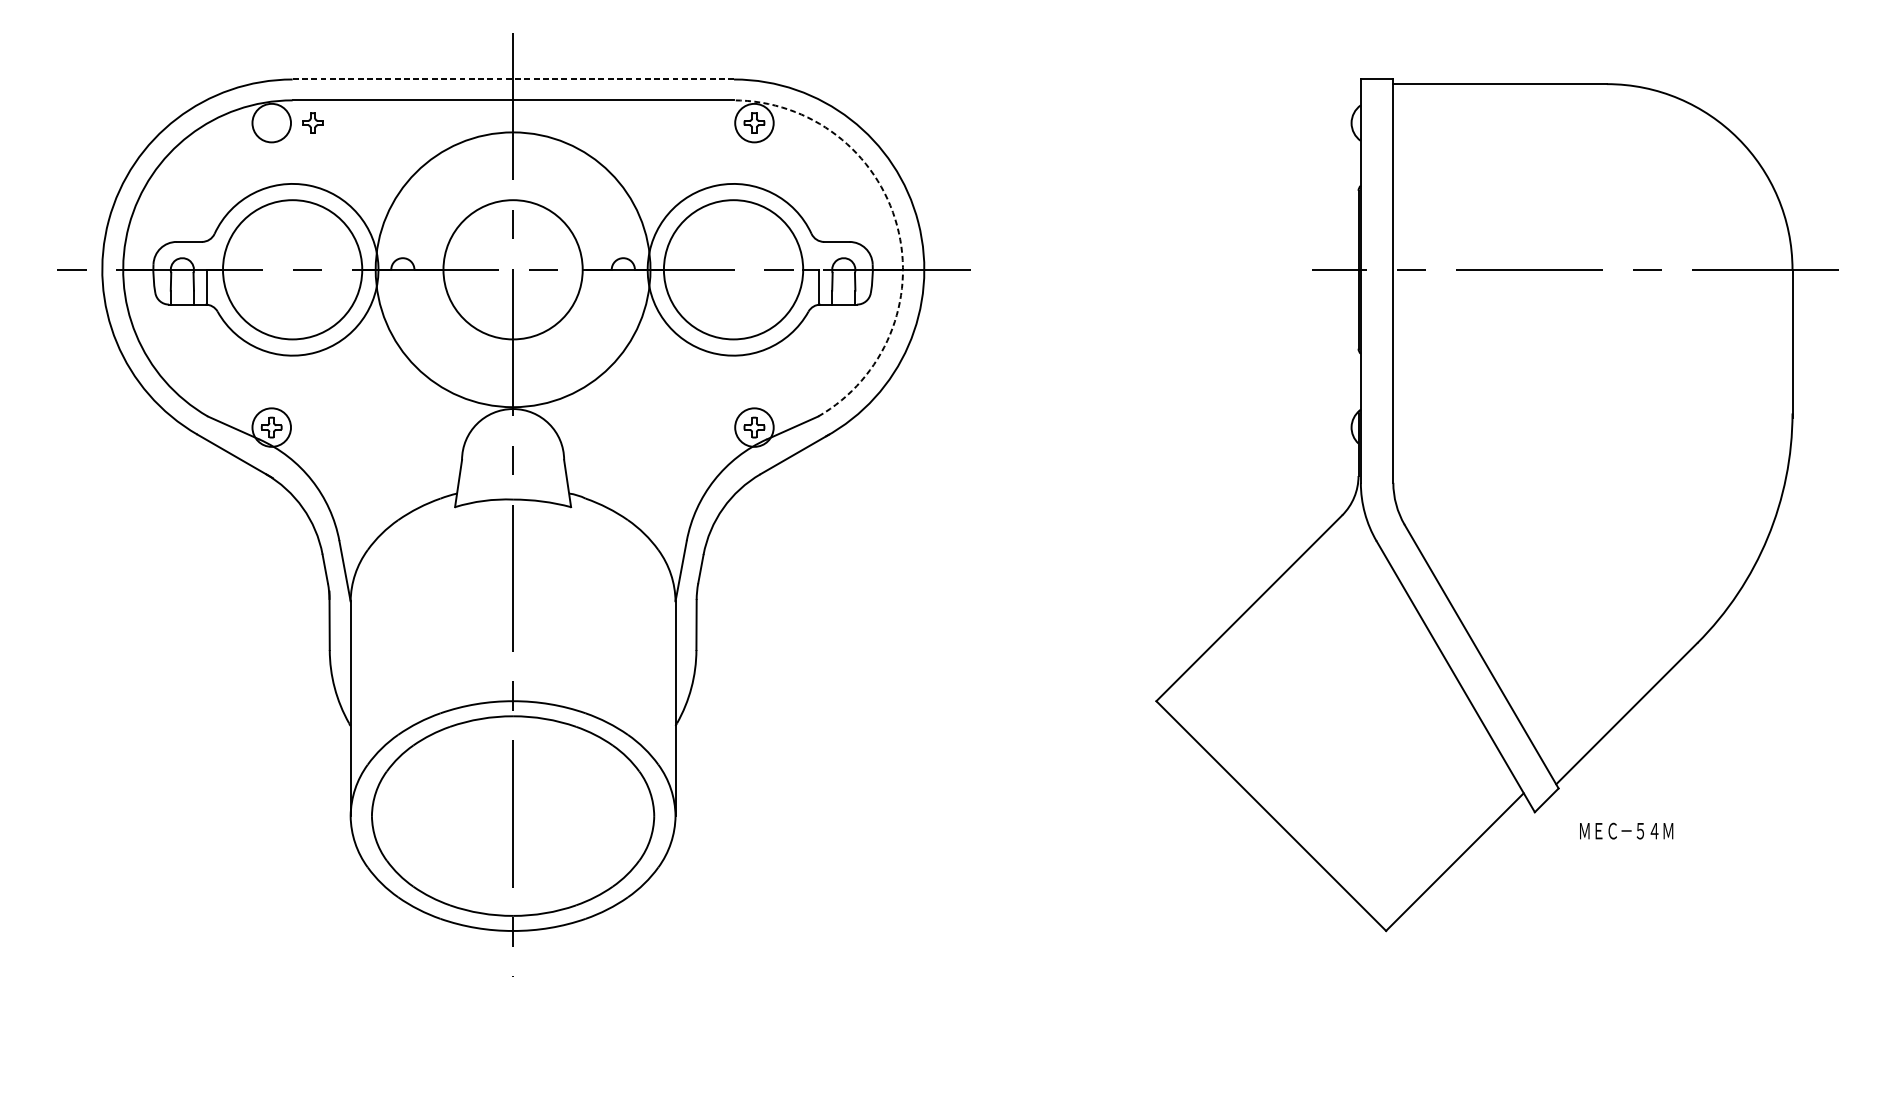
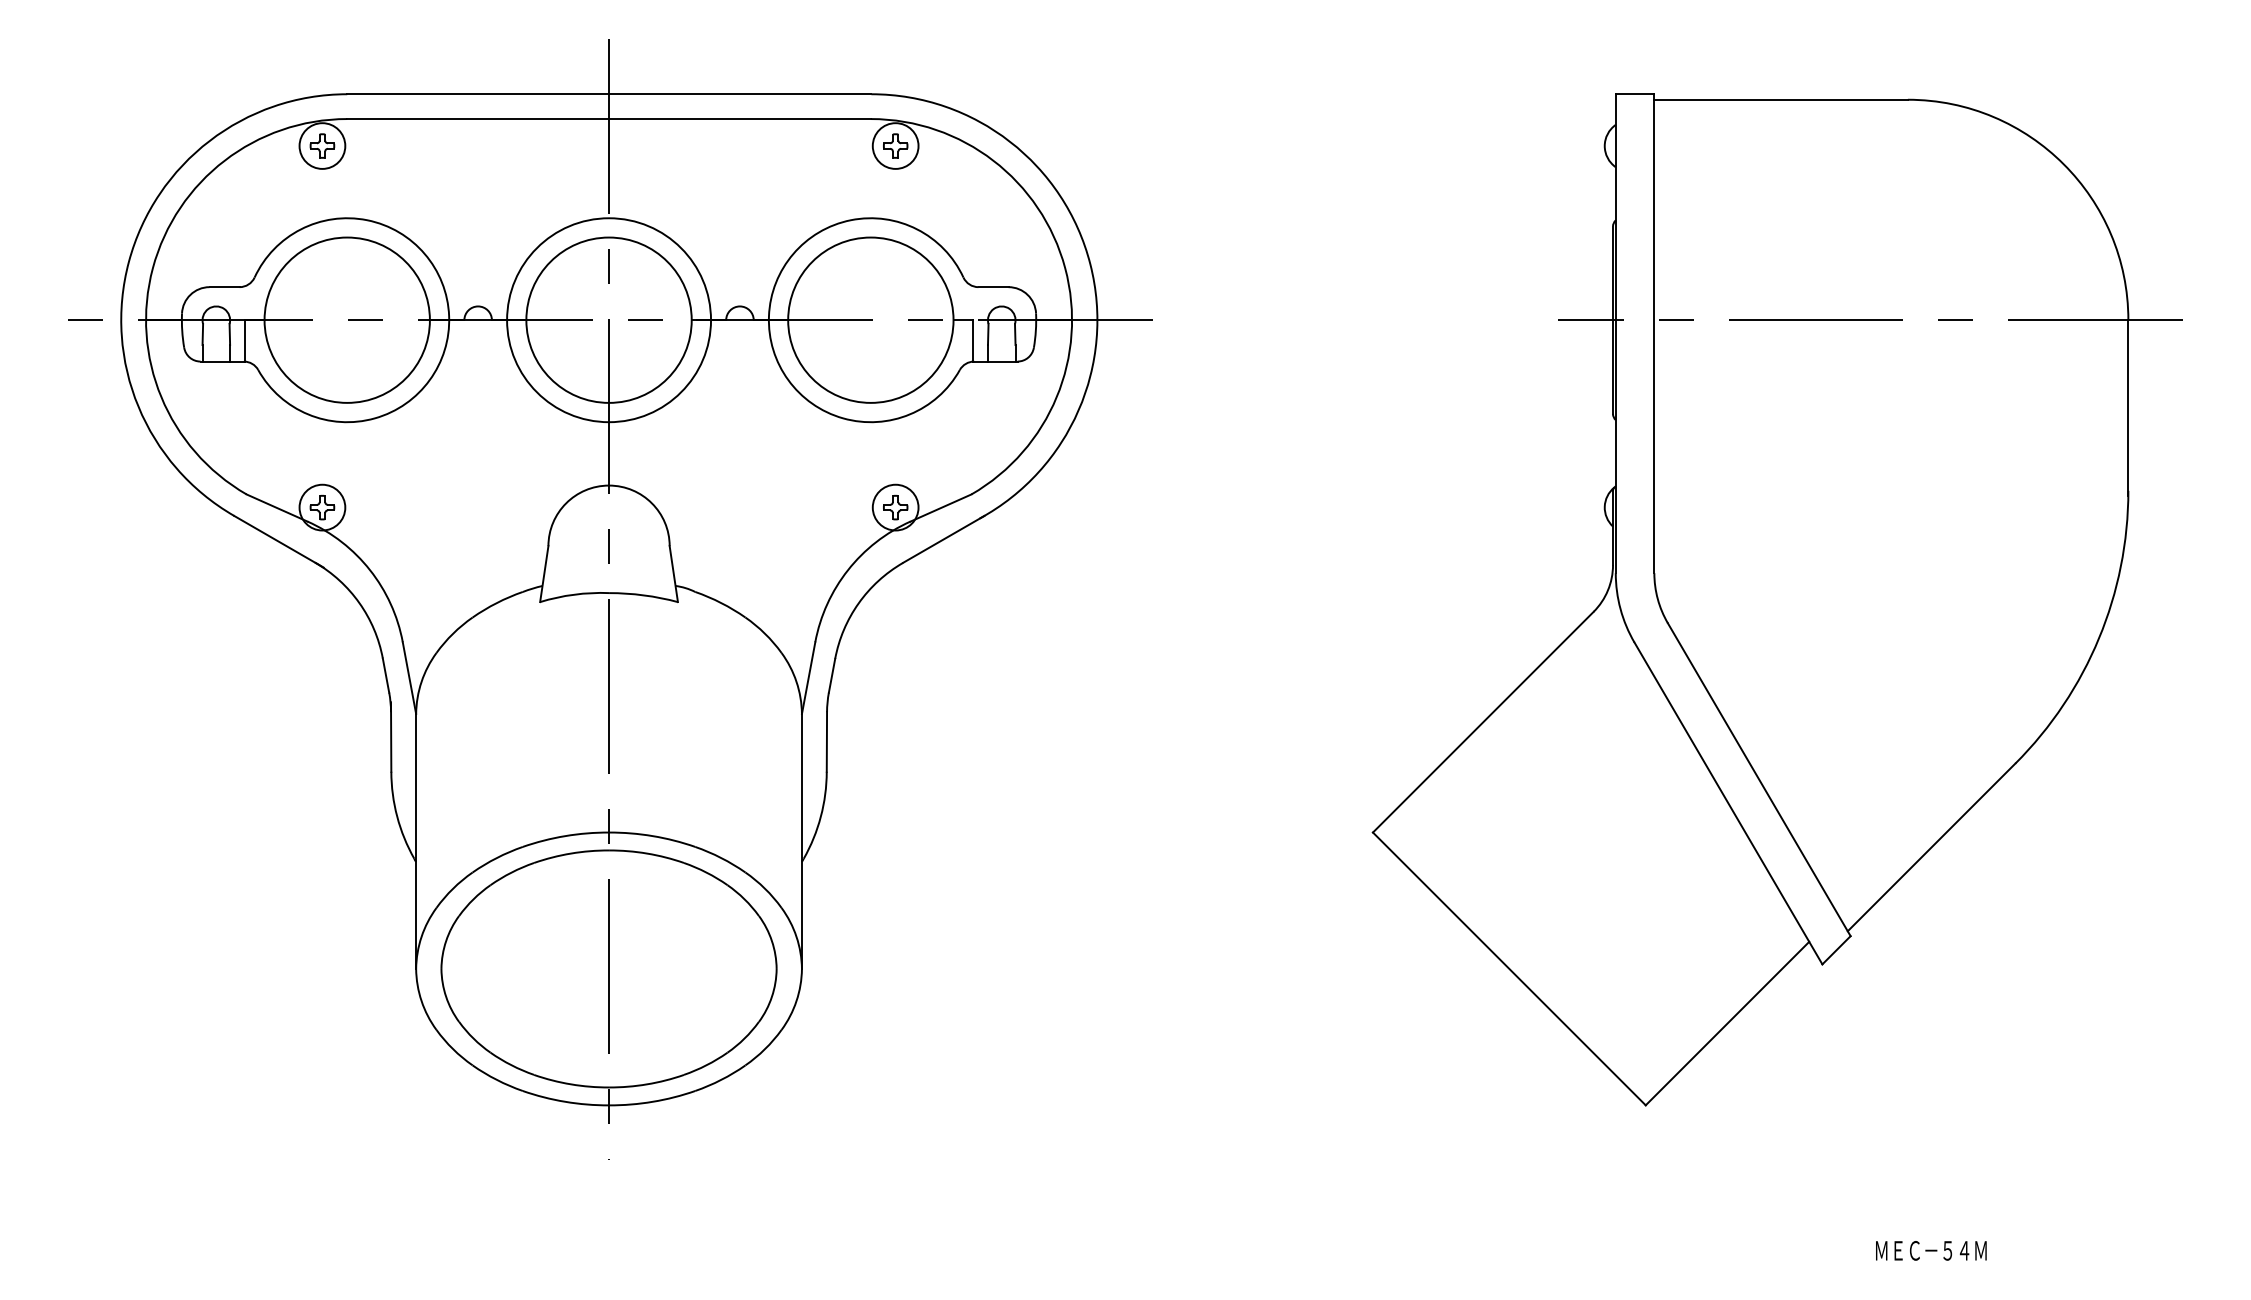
line: (512, 79) -> (608, 94), dashed -> solid
part: (313, 122) -> (322, 145), moved
arc: (897, 226) -> (1065, 268), dashed -> solid
circle: (513, 270) -> (609, 320), size x0.62
text: (1626, 830) -> (1931, 1250), moved

